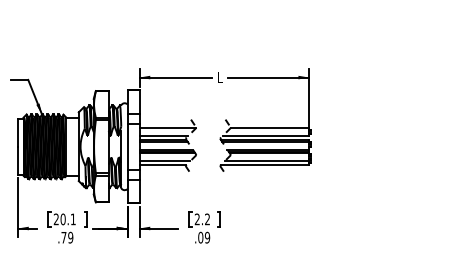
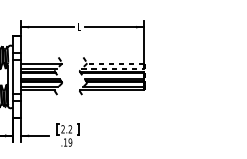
line: (269, 128) -> (115, 63), solid -> dashed
line: (266, 135) -> (112, 68), solid -> dashed
text: (200, 237) -> (65, 142), .09 -> .19

